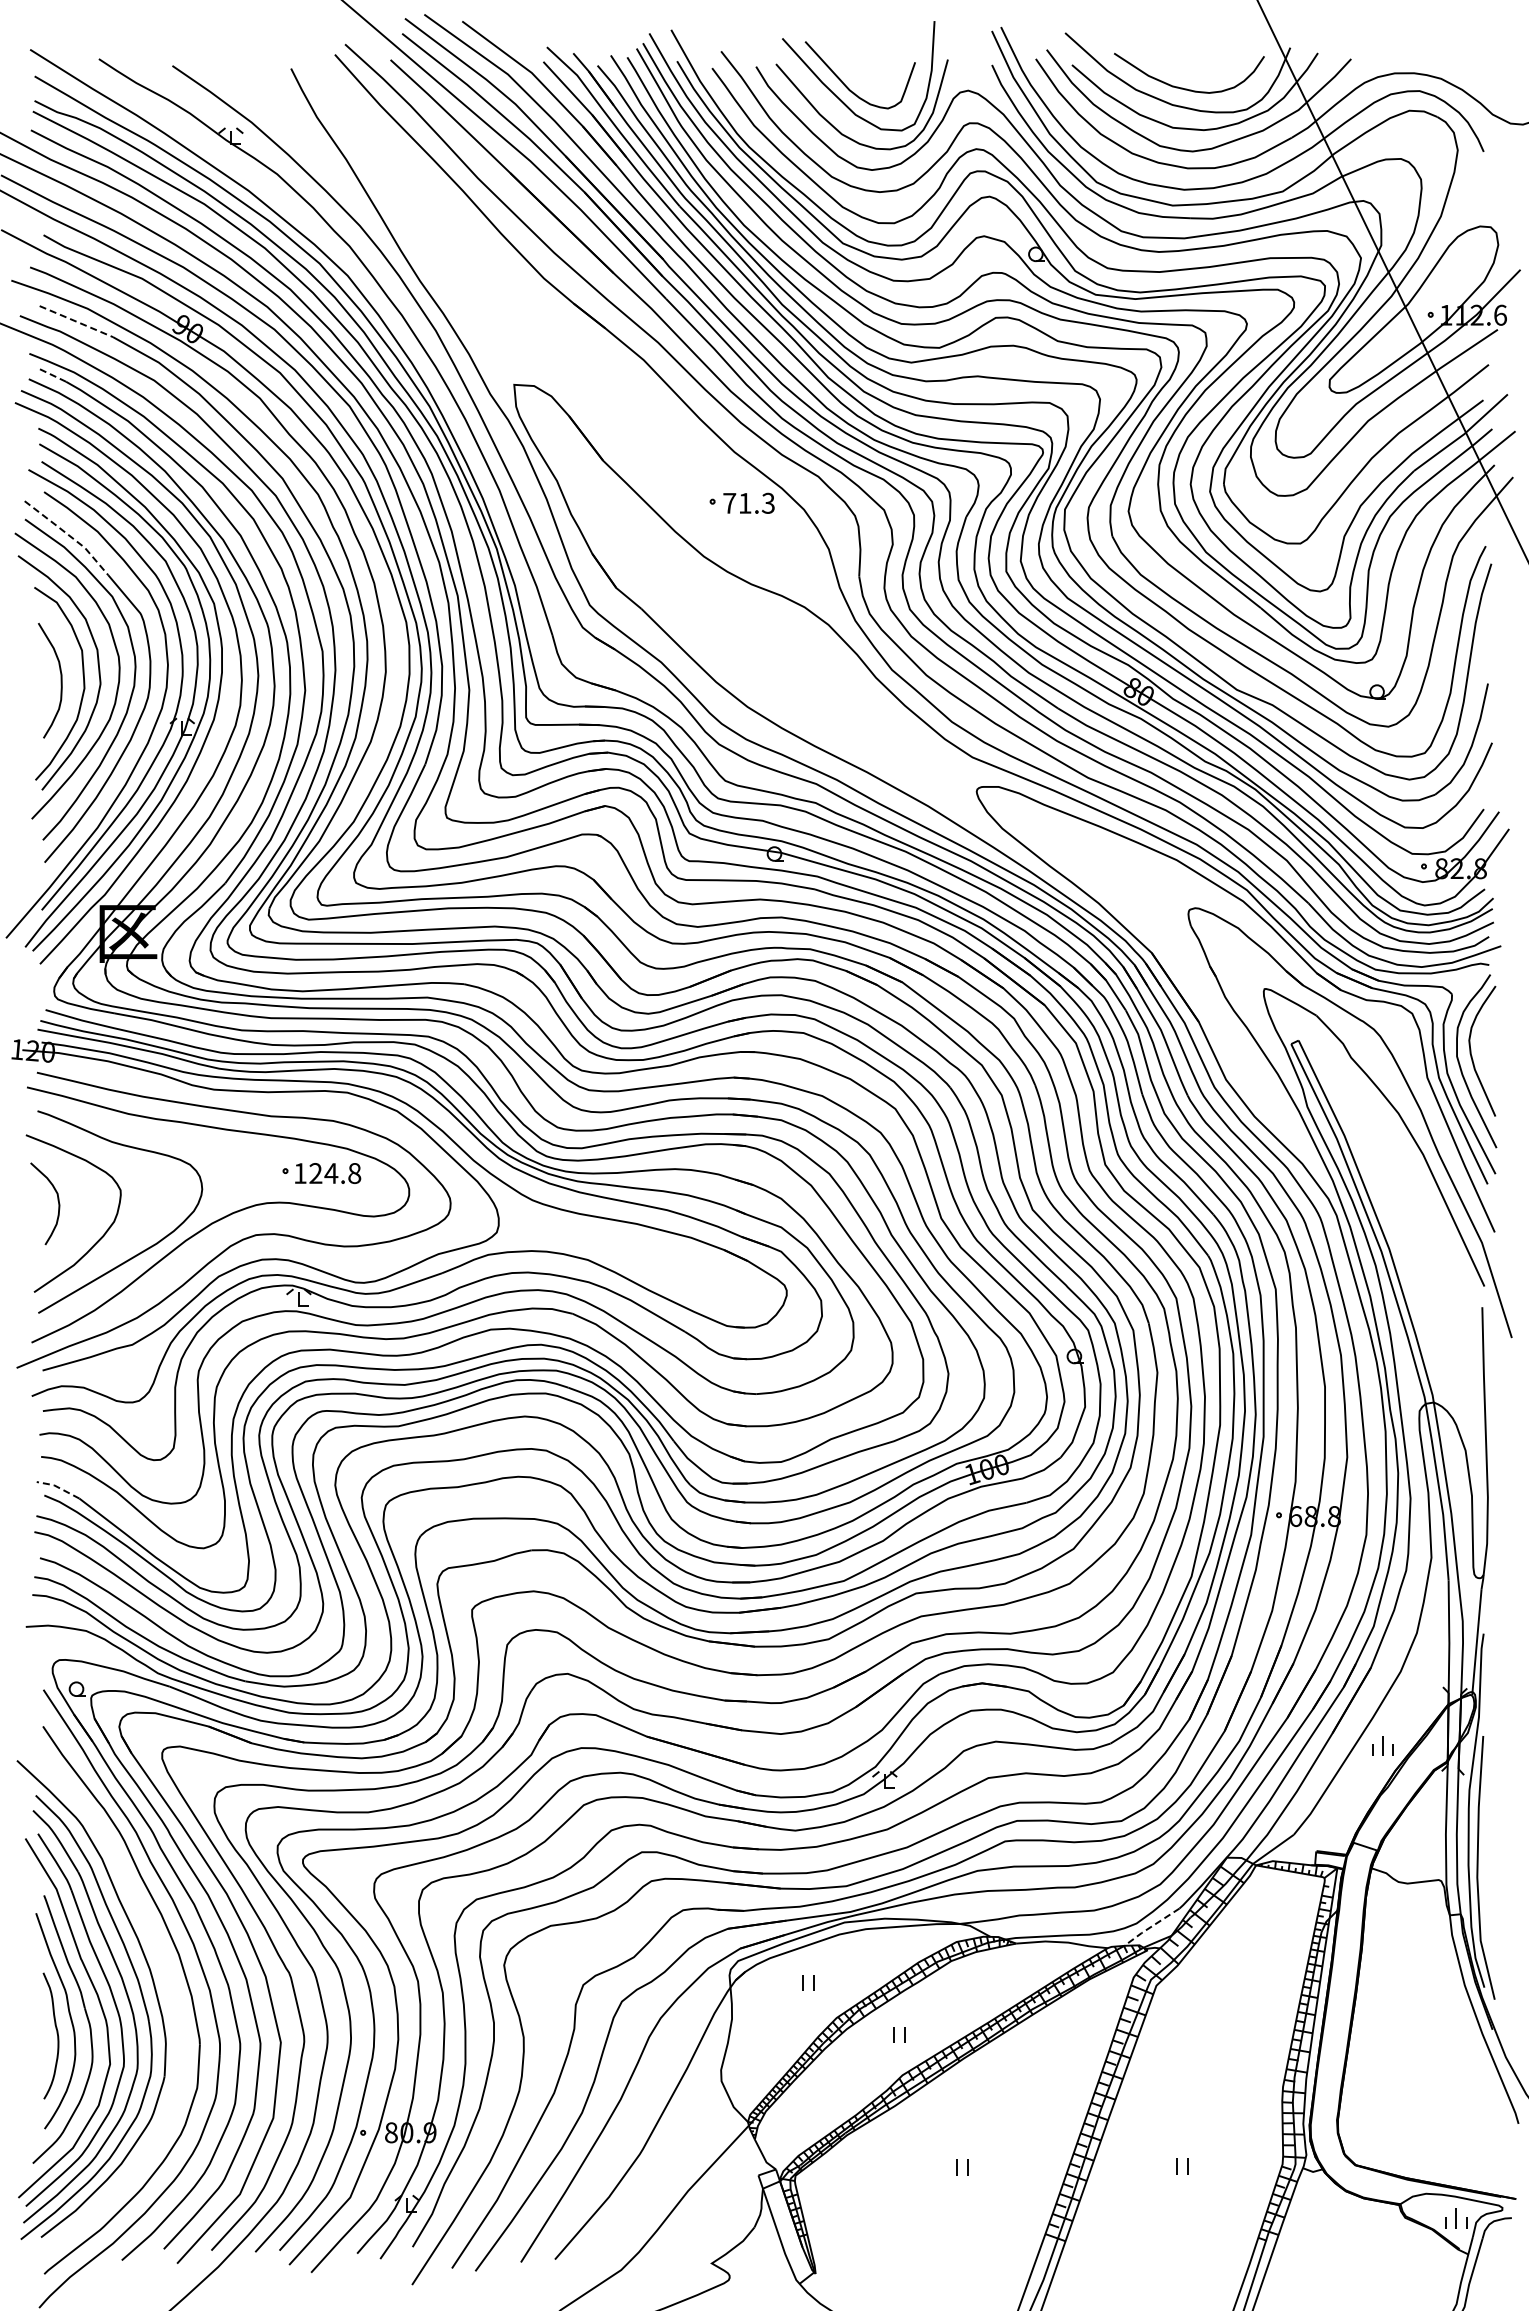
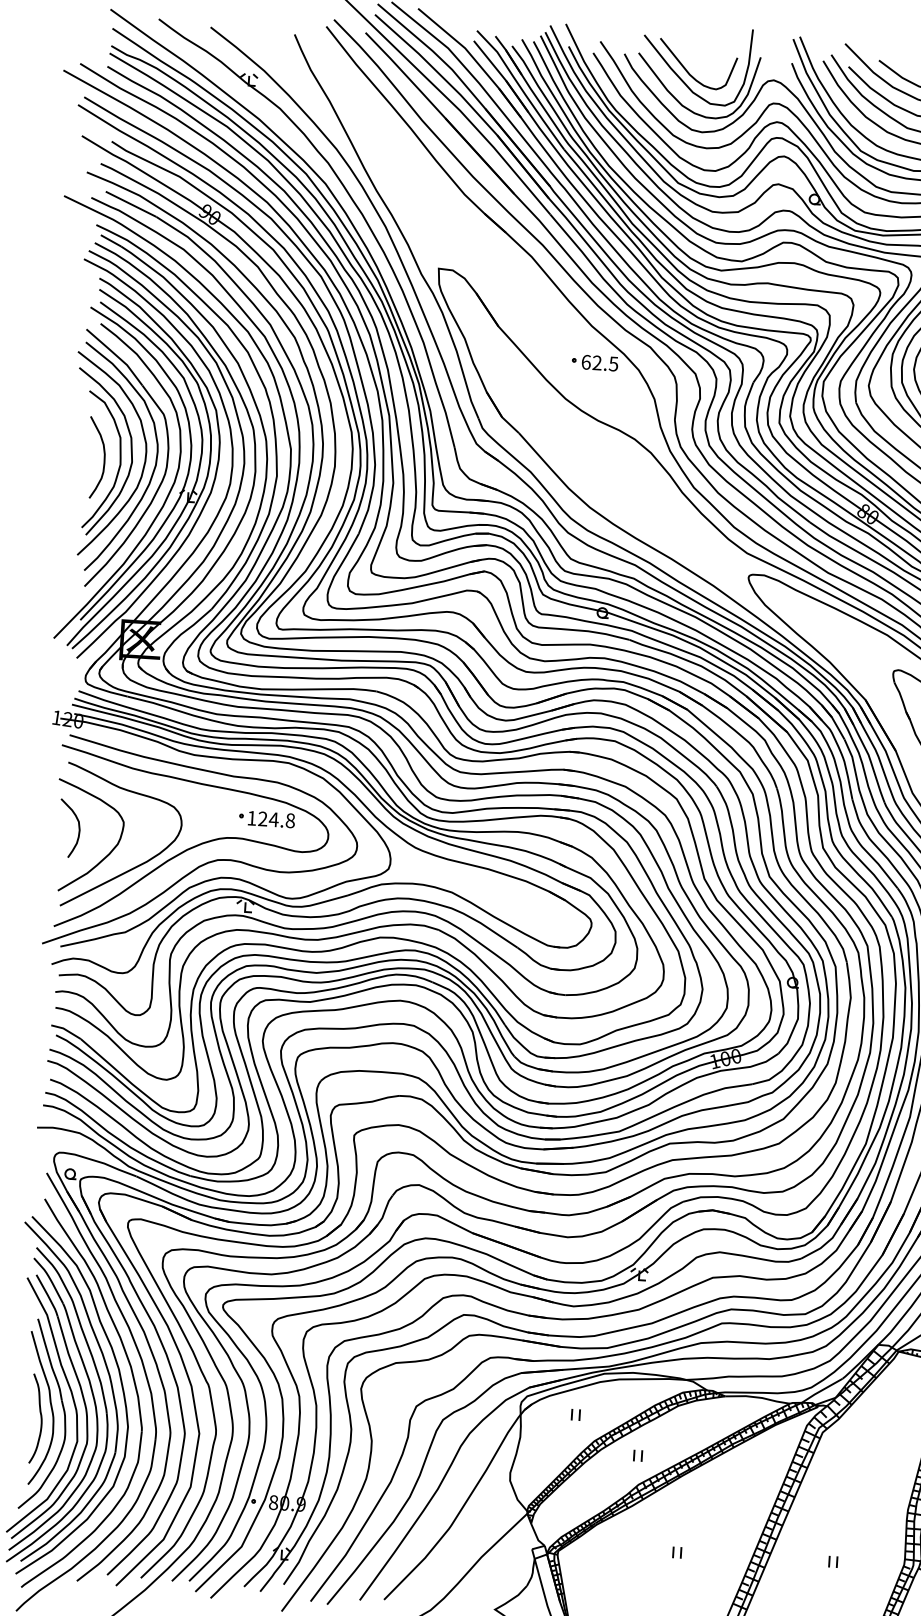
line: (76, 321) -> (131, 204), dashed -> solid
line: (50, 374) -> (110, 240), dashed -> solid
text: (748, 502) -> (599, 362), 71.3 -> 62.5
line: (69, 535) -> (116, 355), dashed -> solid
line: (58, 1487) -> (66, 1030), dashed -> solid
line: (1150, 1927) -> (821, 1390), dashed -> solid
curve: (167, 1983) -> (121, 1386), added

